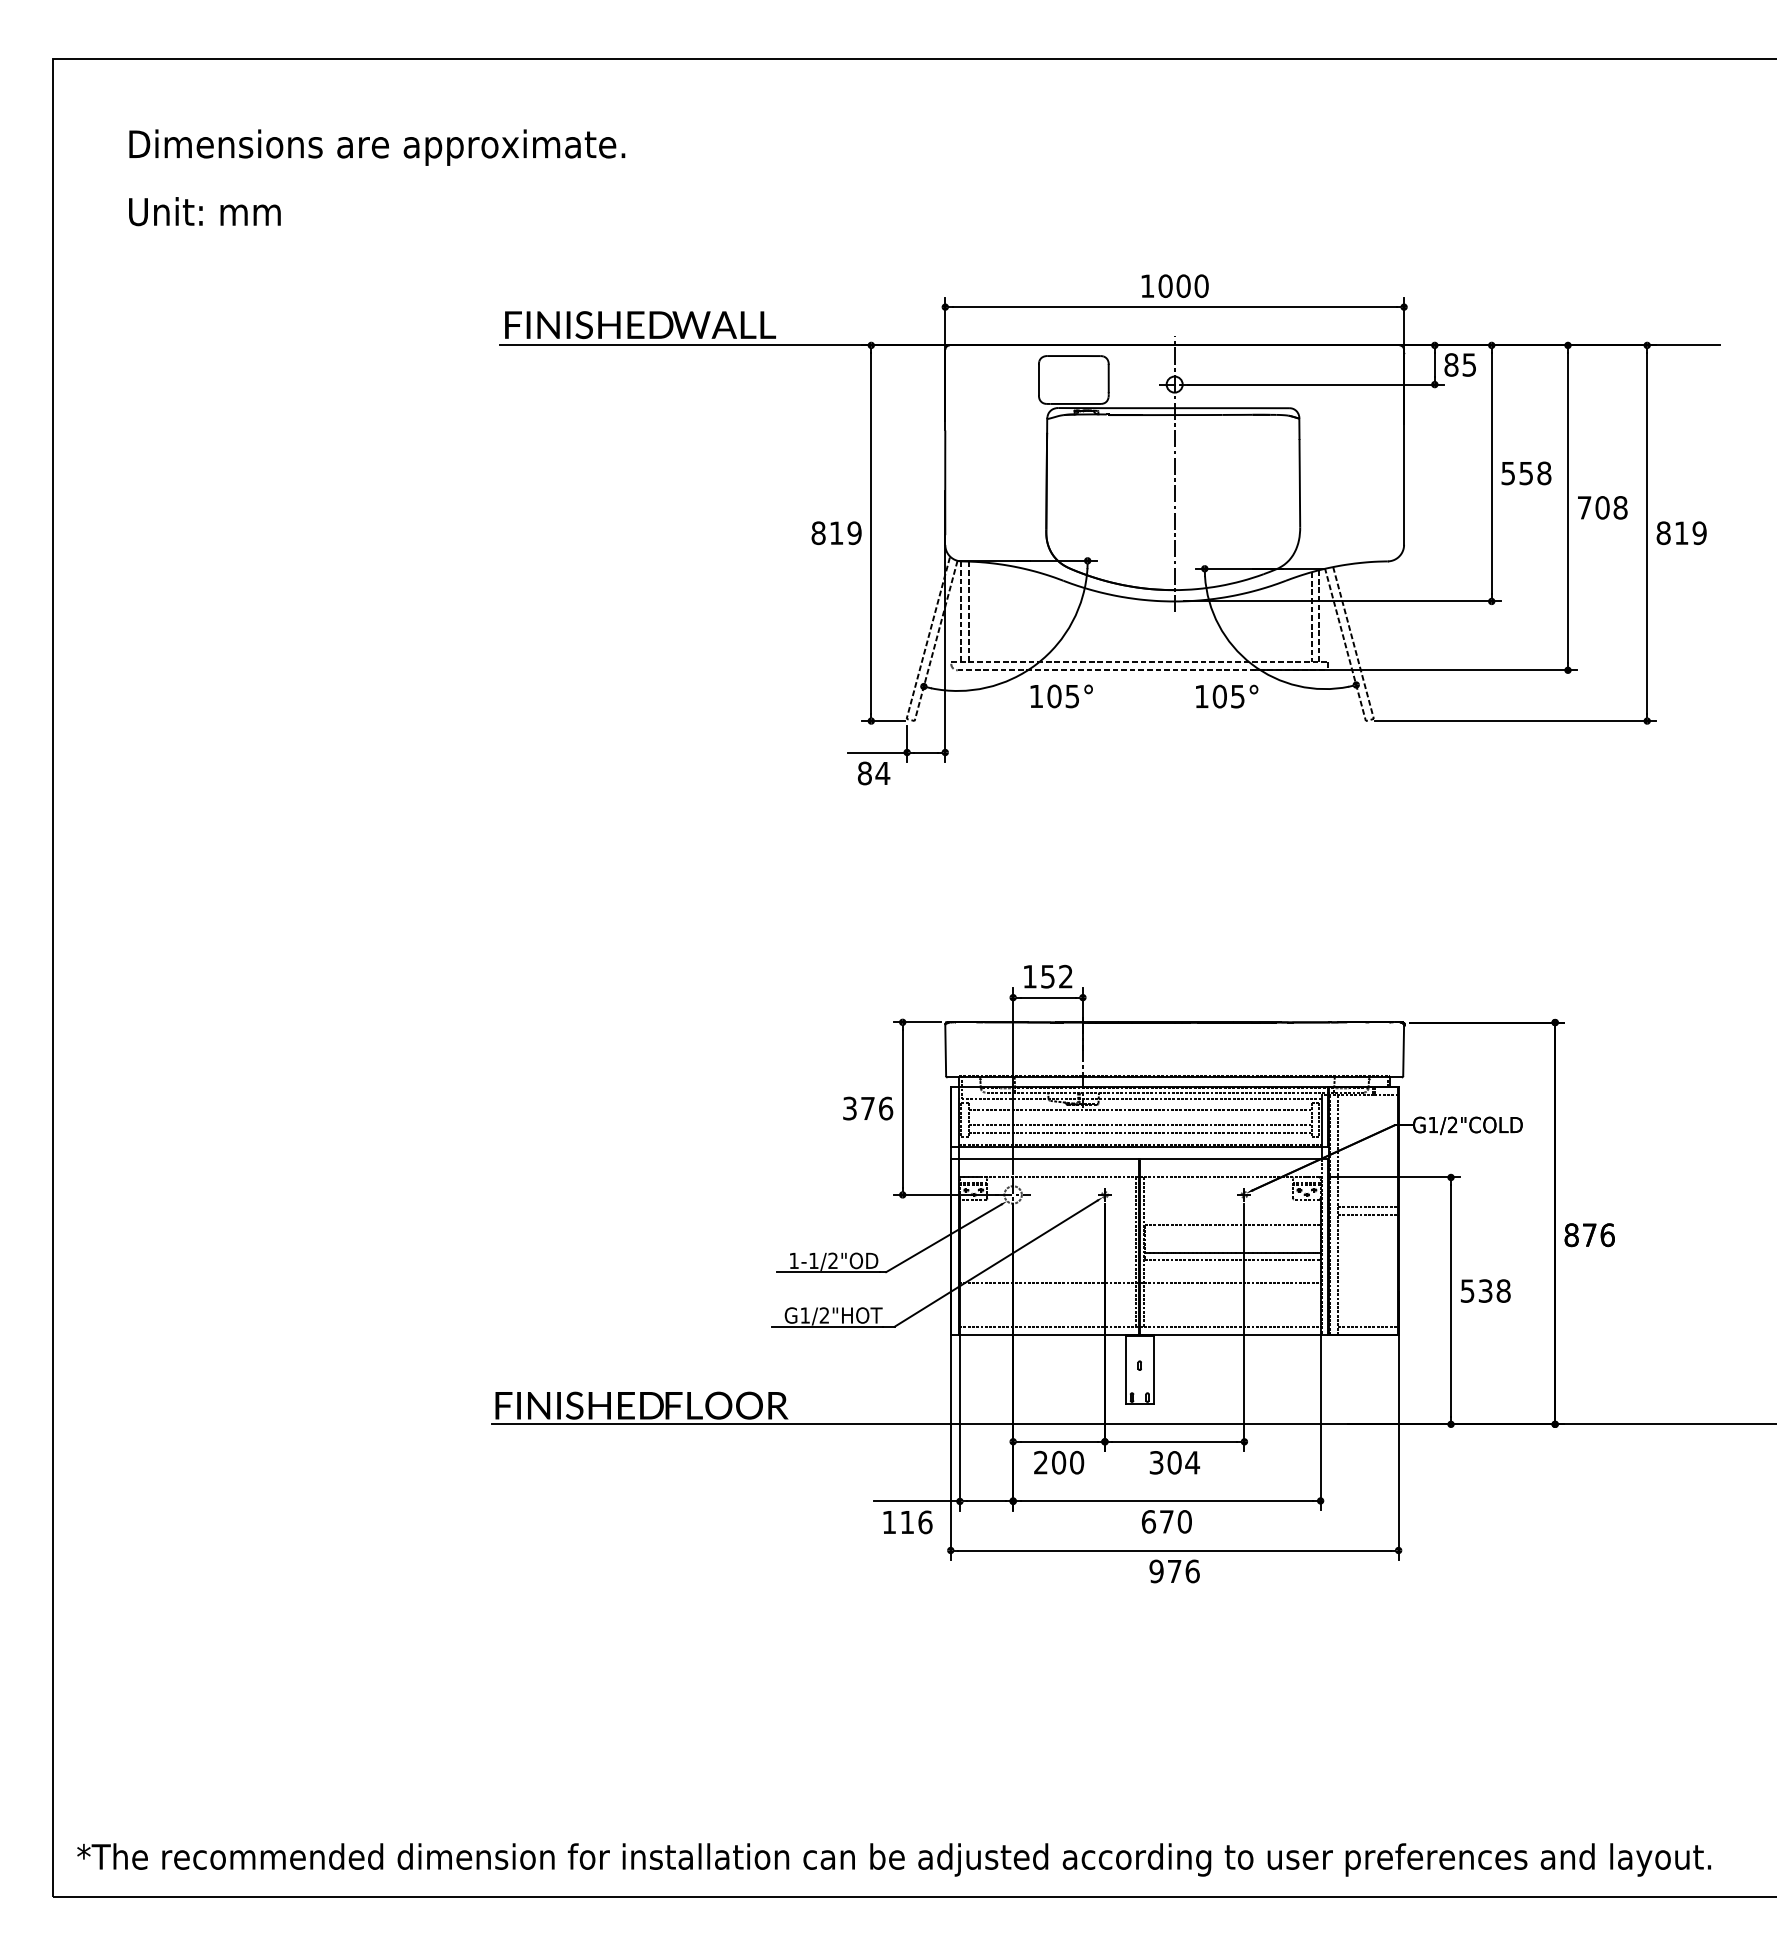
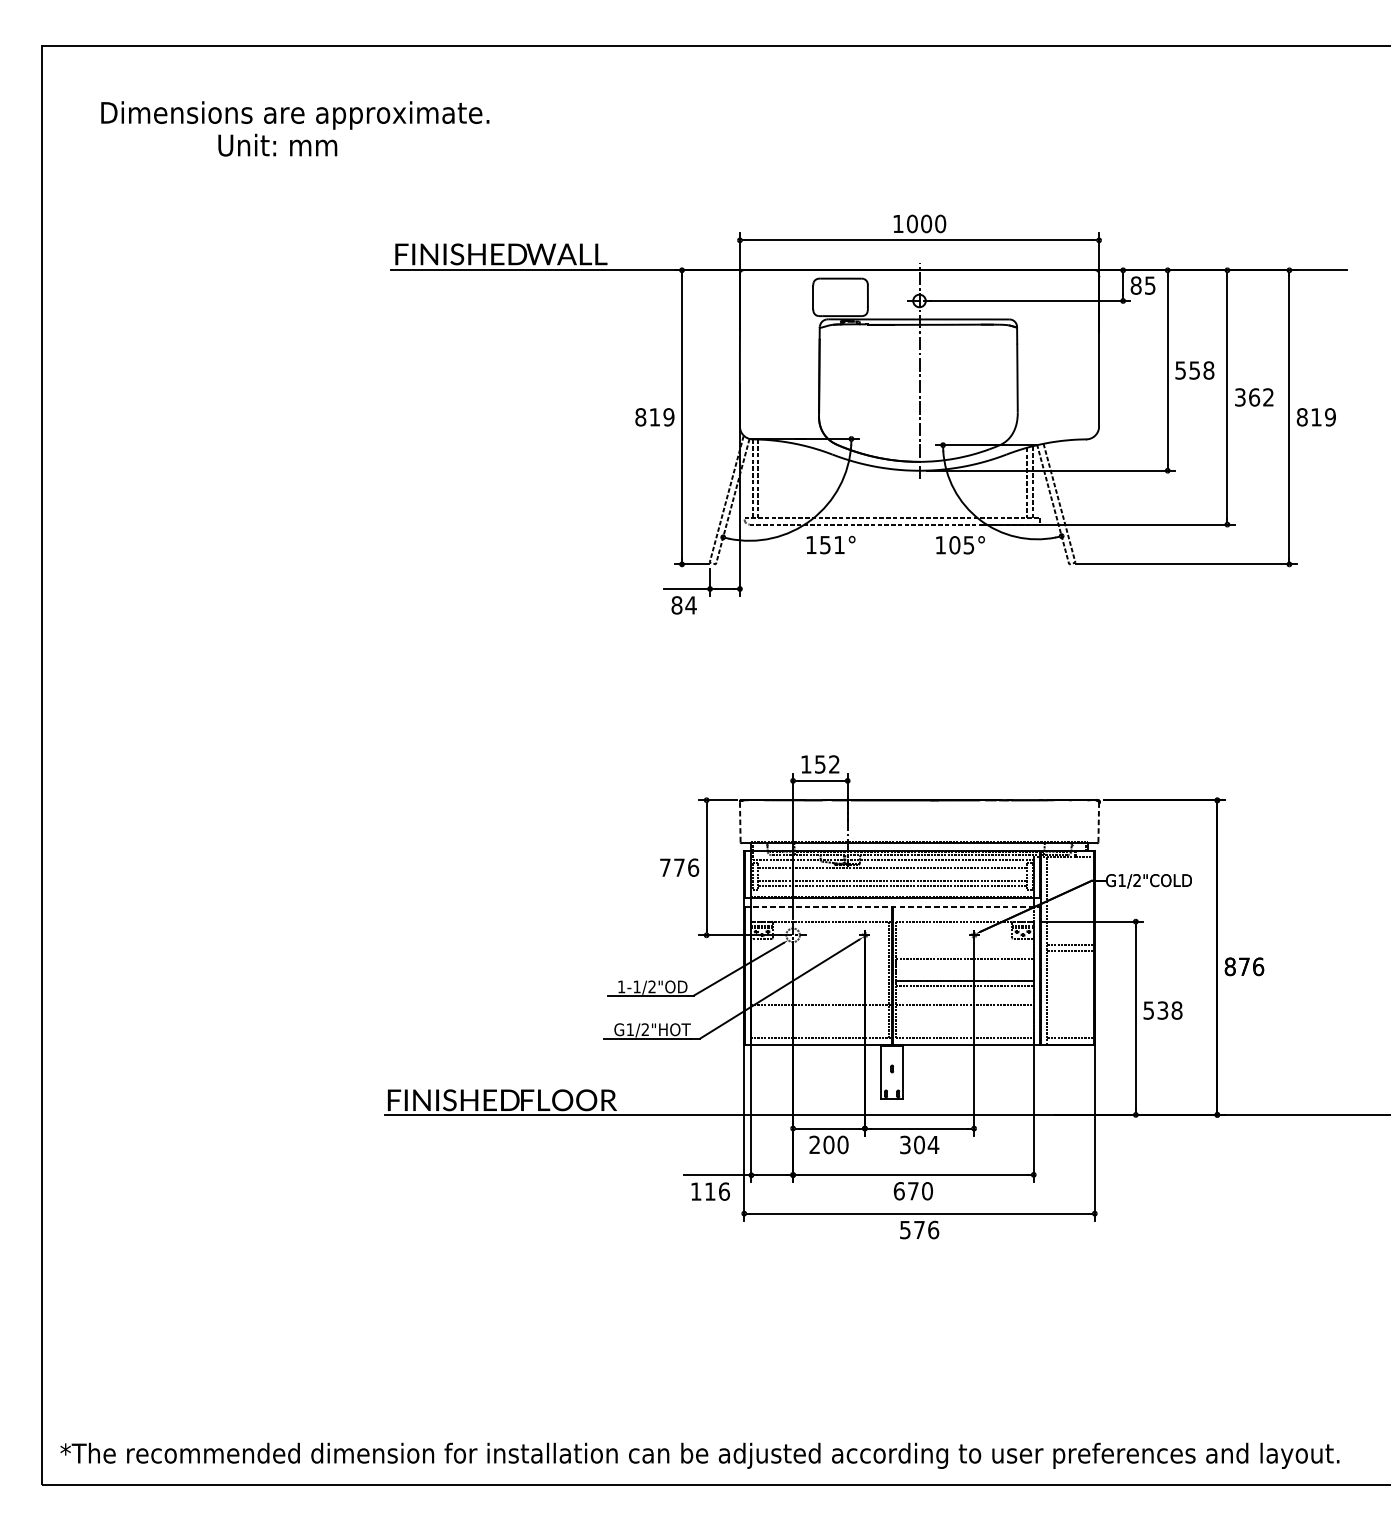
text: (204, 211) -> (277, 145), moved
text: (1602, 507) -> (1254, 397), 708 -> 362
text: (1062, 696) -> (831, 545), 105° -> 151°
line: (945, 1050) -> (740, 822), solid -> dashed
line: (1403, 1051) -> (1098, 823), solid -> dashed
text: (849, 1108) -> (664, 867), 376 -> 776
line: (1139, 1158) -> (891, 906), solid -> dashed
text: (1156, 1570) -> (905, 1229), 976 -> 576

